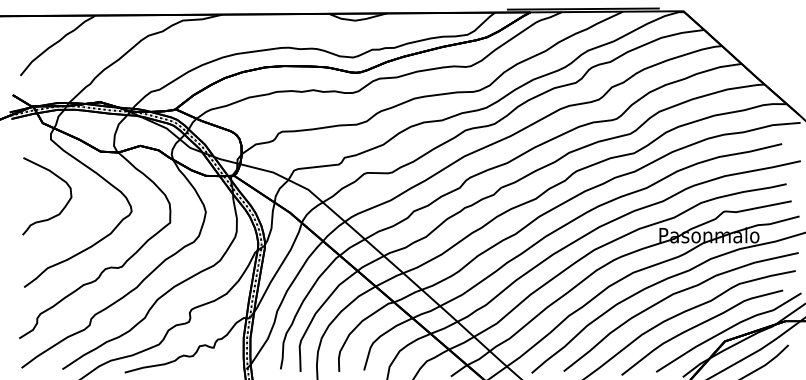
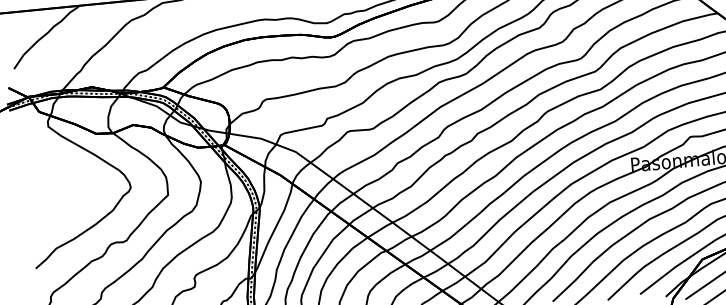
curve: (62, 208) -> (65, 190), removed

